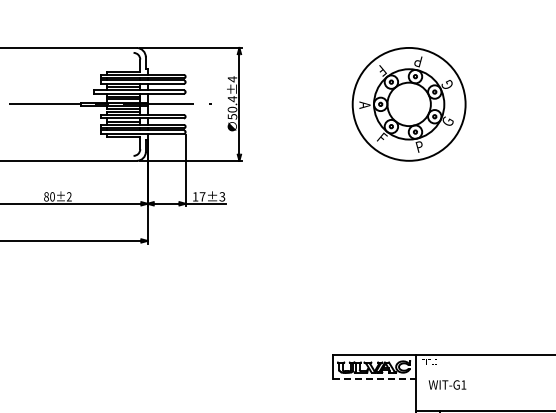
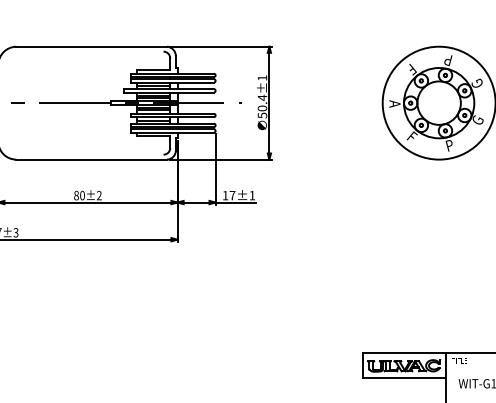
text: (232, 79) -> (262, 78), ±4 -> ±1
text: (222, 196) -> (252, 195), 17±3 -> 17±1
line: (374, 379) -> (404, 378), dashed -> solid

